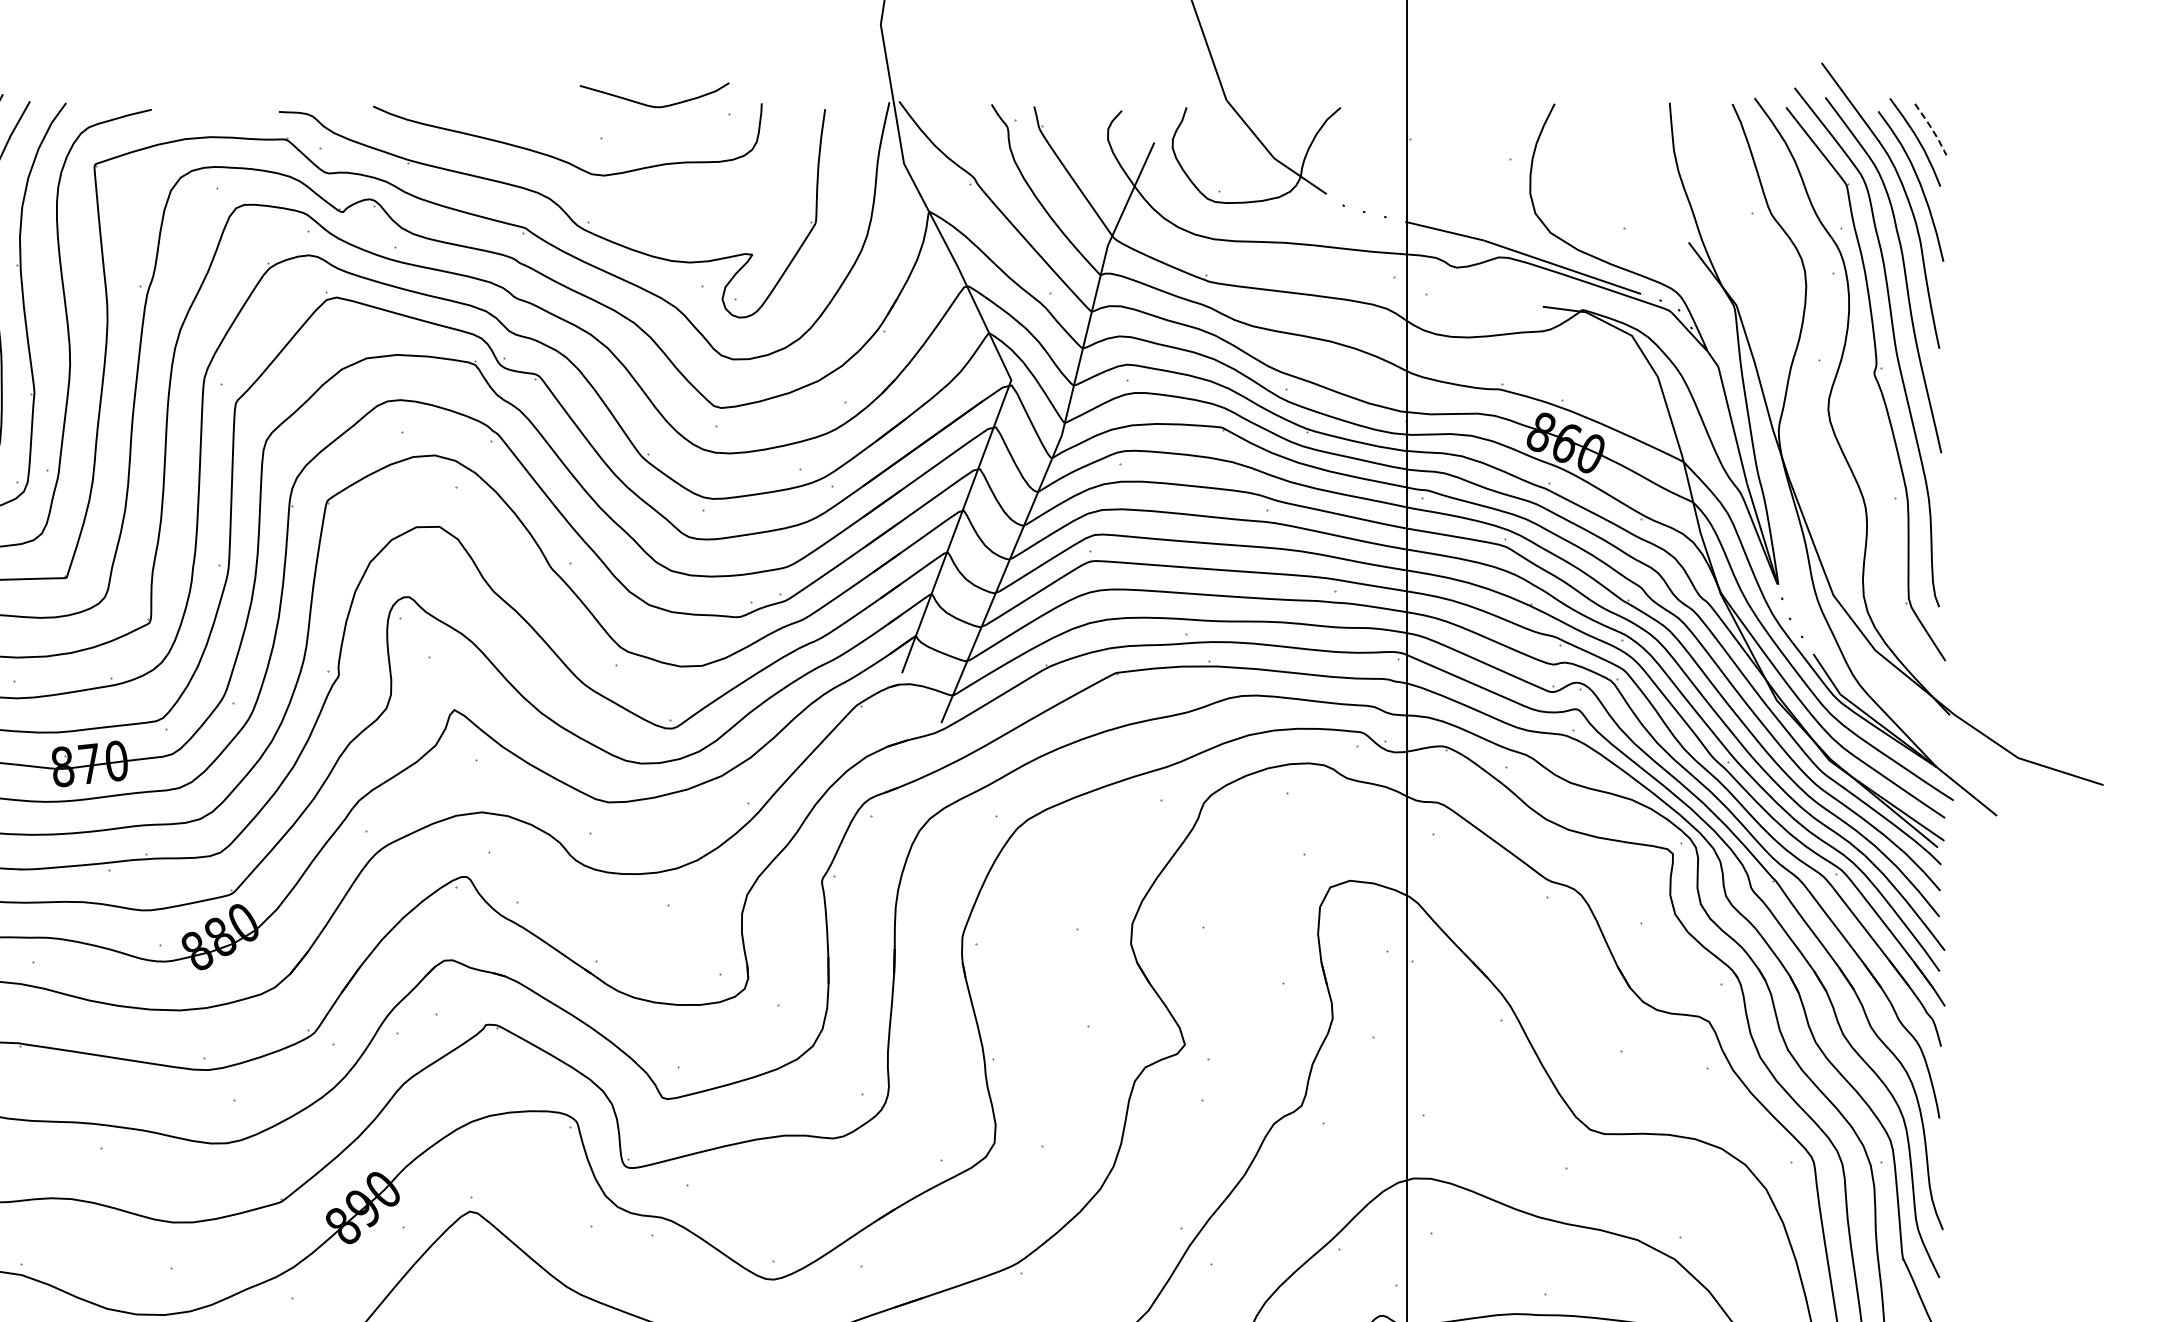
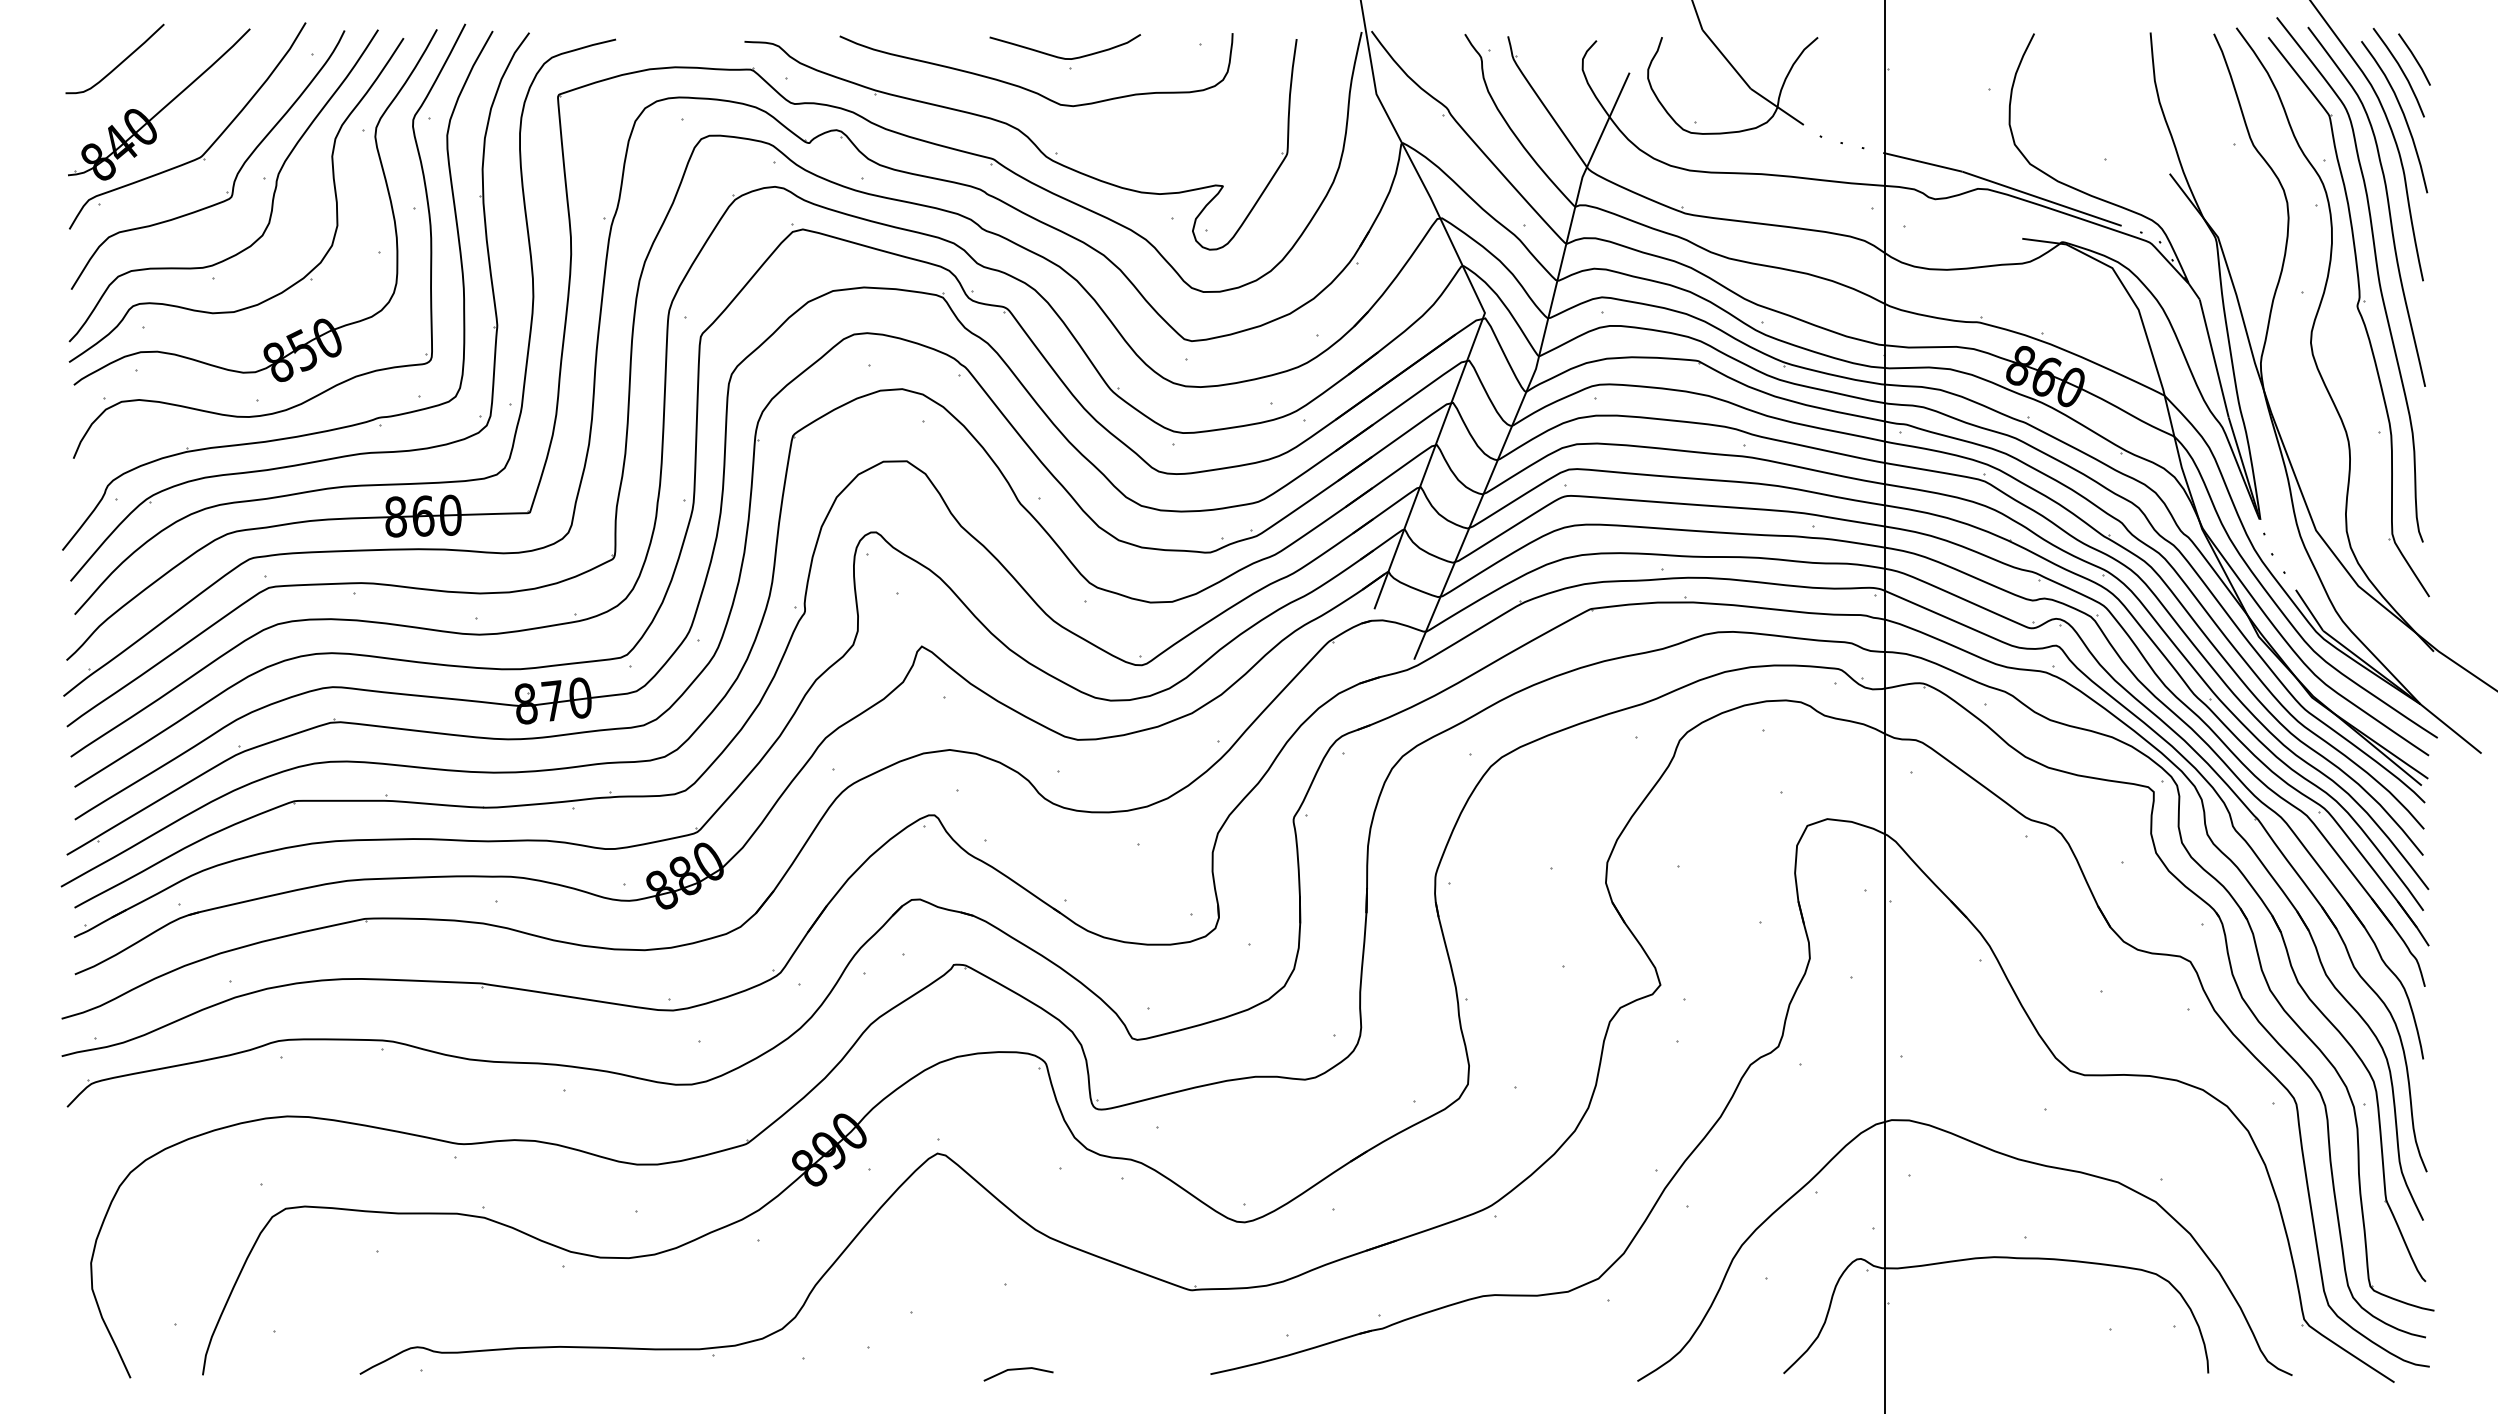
curve: (653, 105) -> (1064, 57), moved
line: (1931, 129) -> (2415, 59), dashed -> solid

